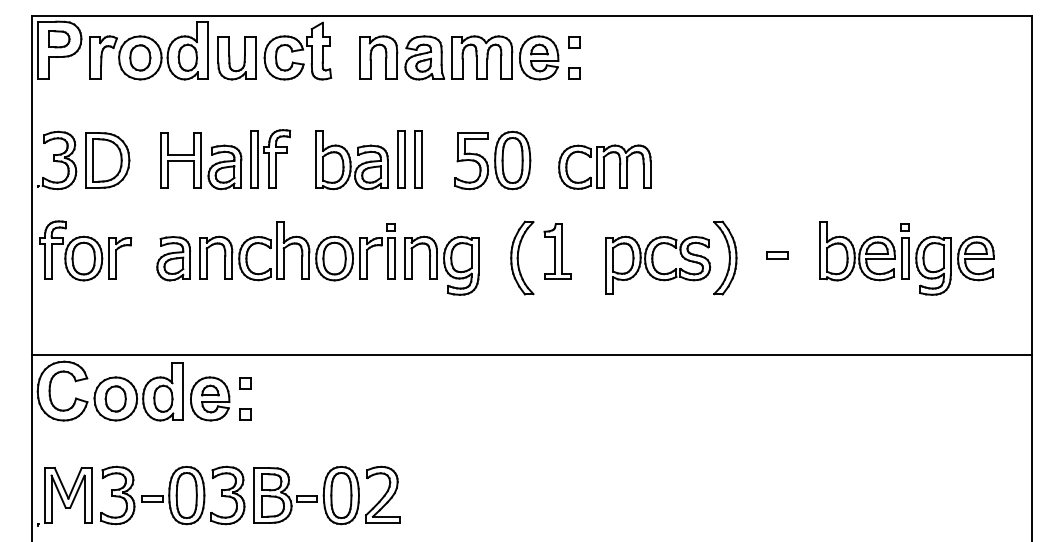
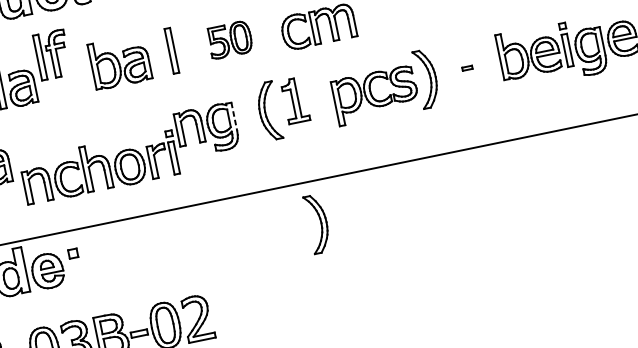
part: (270, 158) -> (52, 54), moved
part: (401, 159) -> (158, 53), removed
part: (492, 160) -> (229, 40), size x0.7
part: (297, 251) -> (99, 167), moved
part: (777, 255) -> (467, 68), size x0.6
line: (478, 256) -> (234, 117), solid -> dashed
part: (554, 408) -> (317, 223), added
part: (245, 414) -> (77, 277), removed

